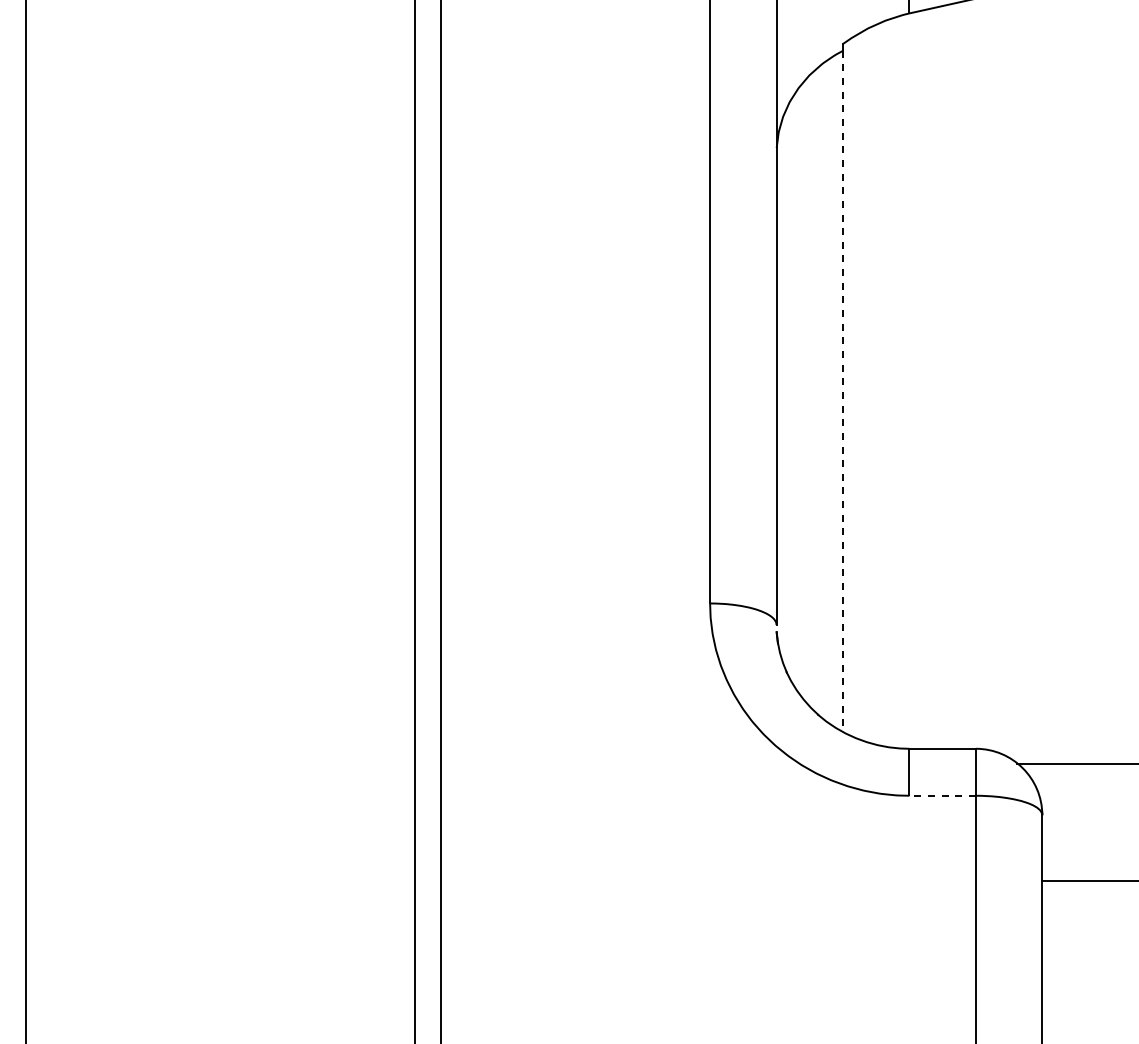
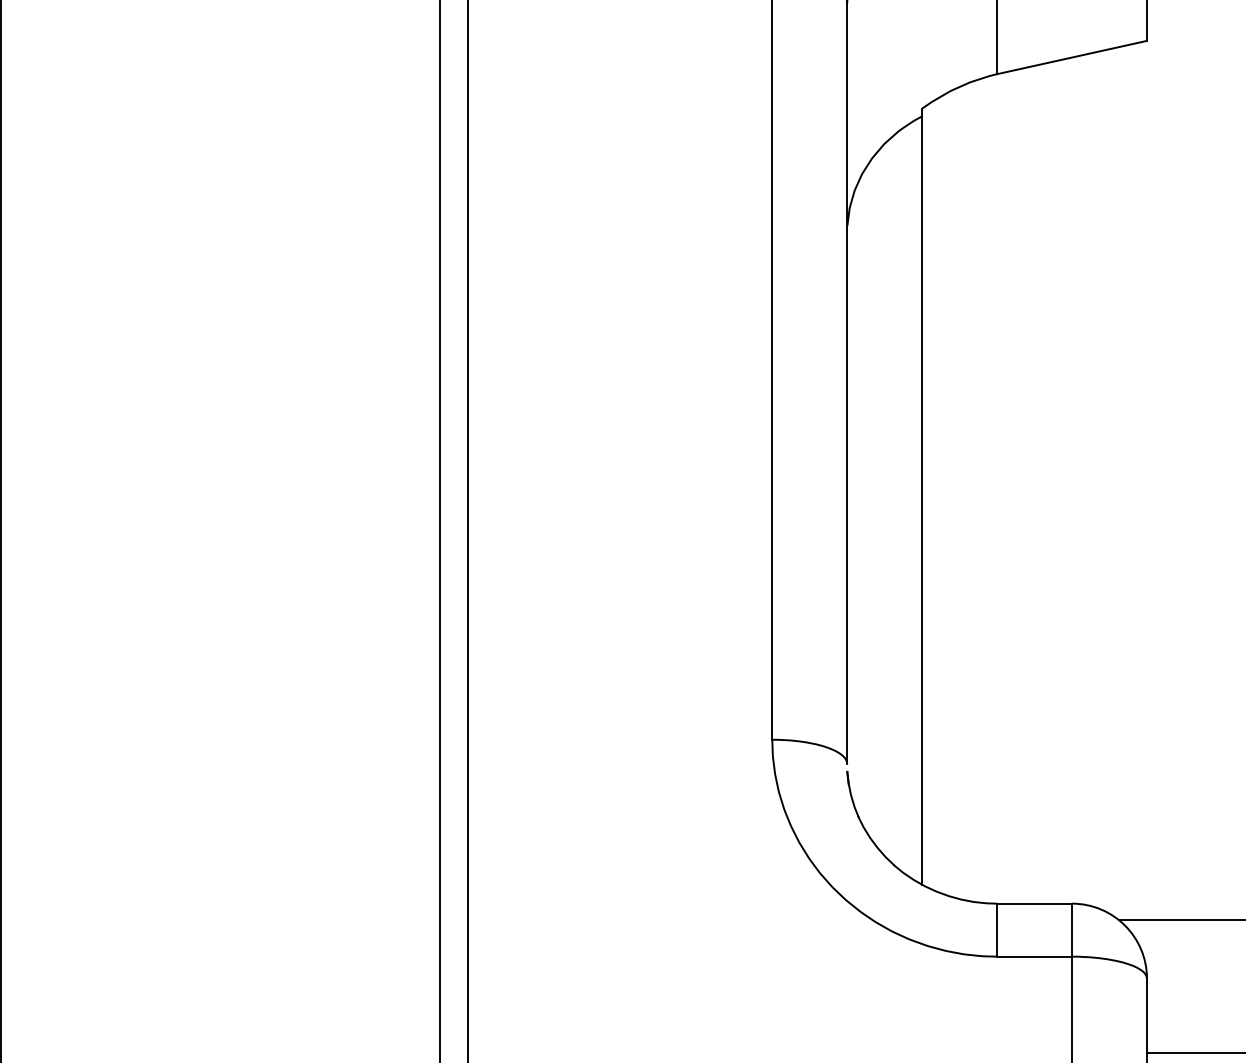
line: (842, 391) -> (921, 500), dashed -> solid
line: (942, 795) -> (1034, 956), dashed -> solid

